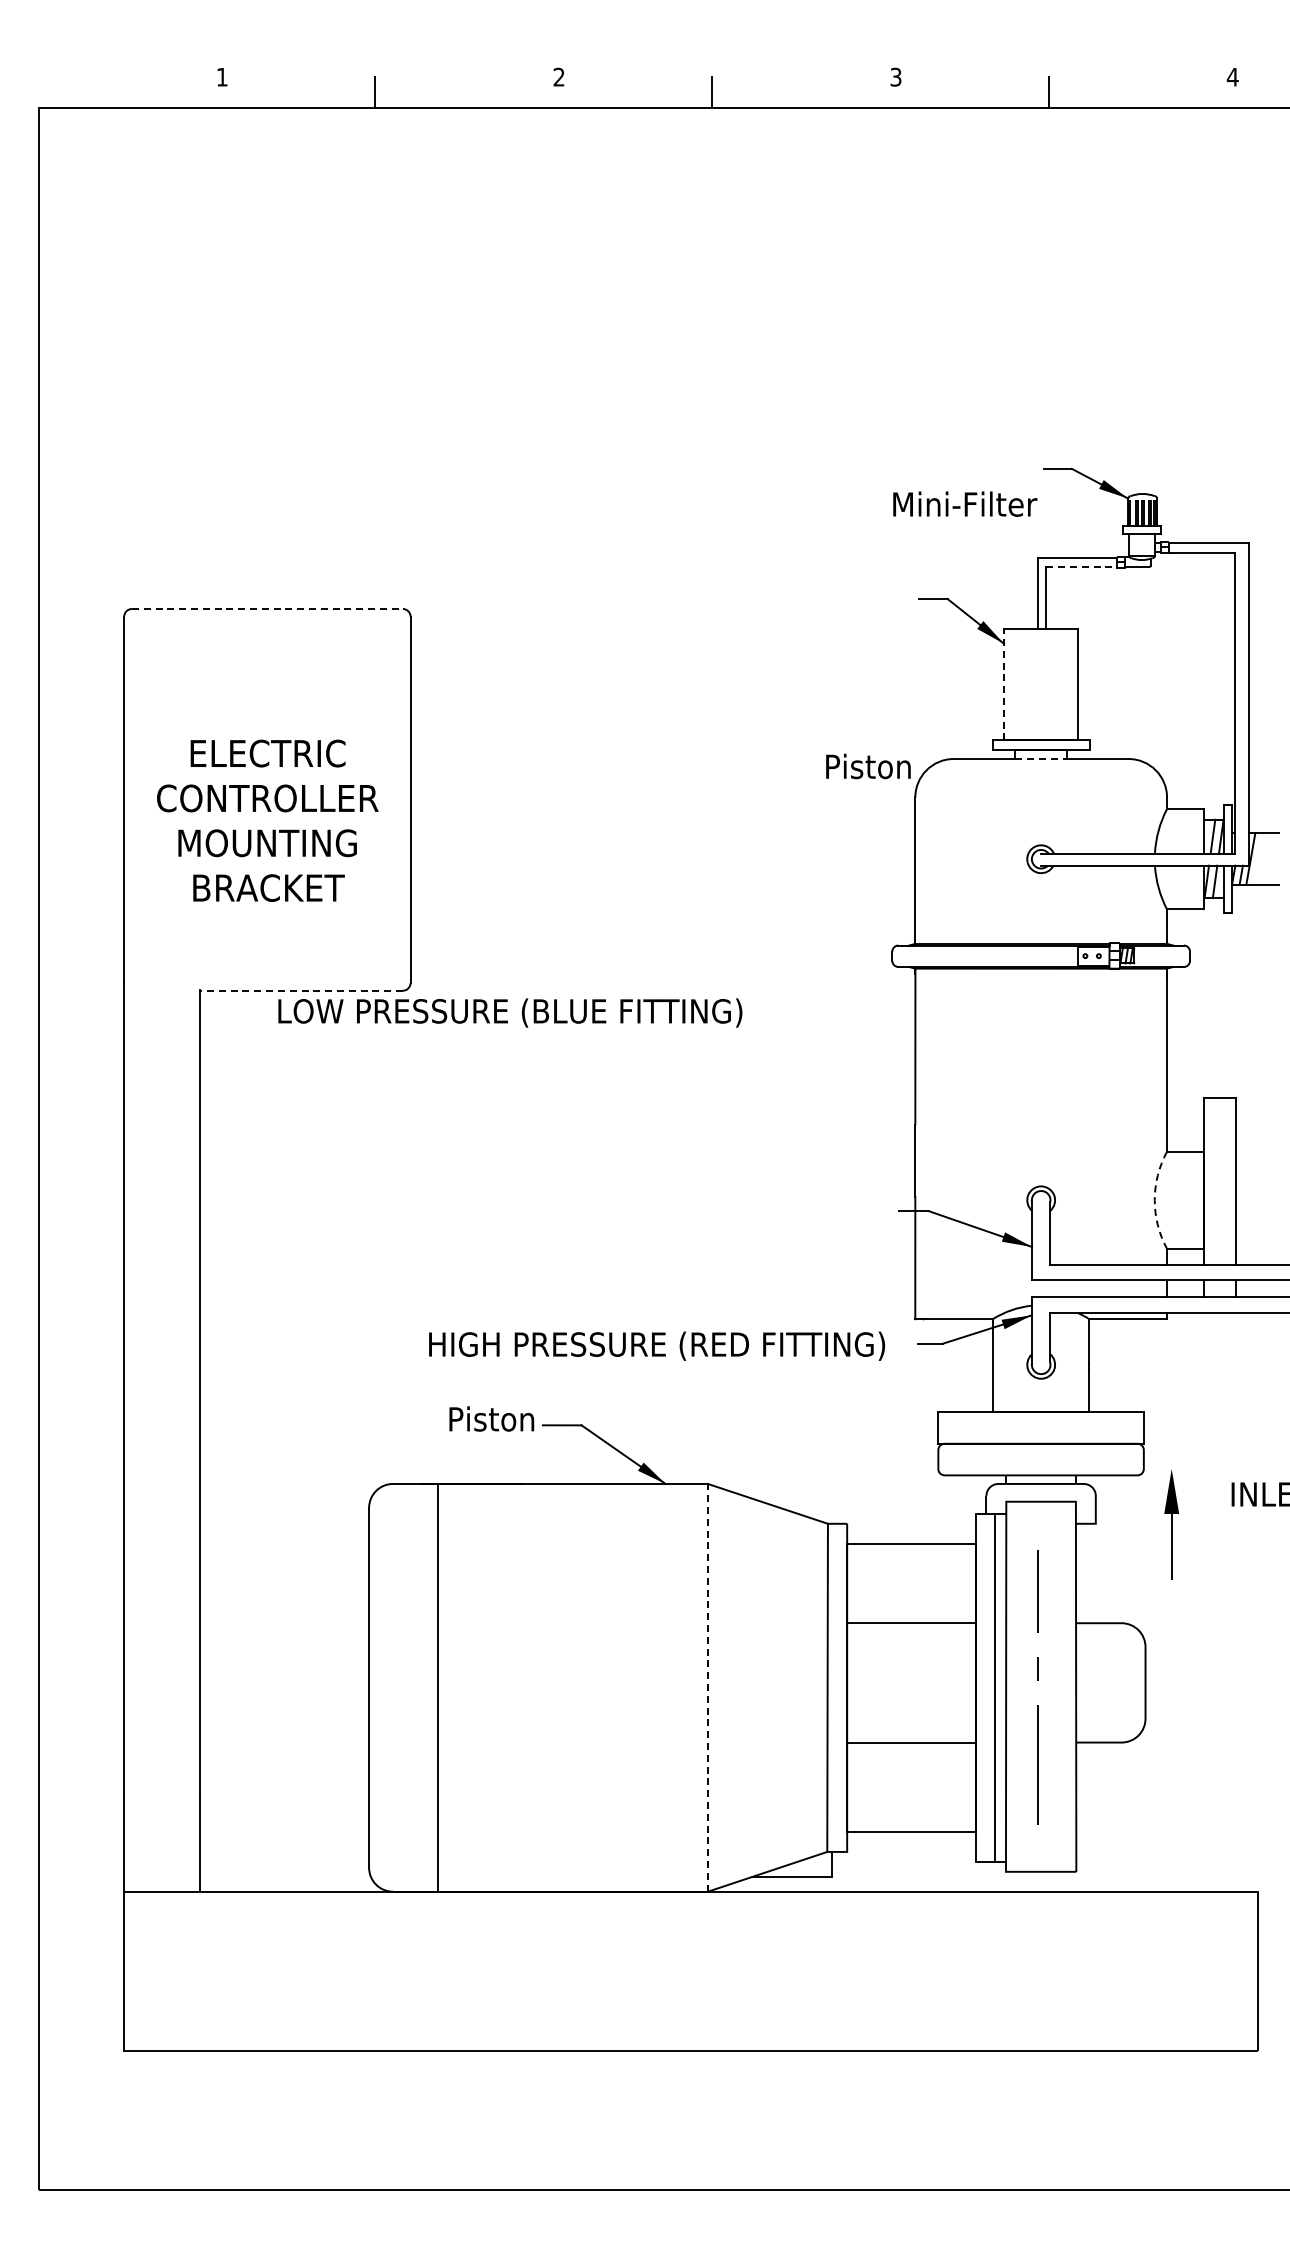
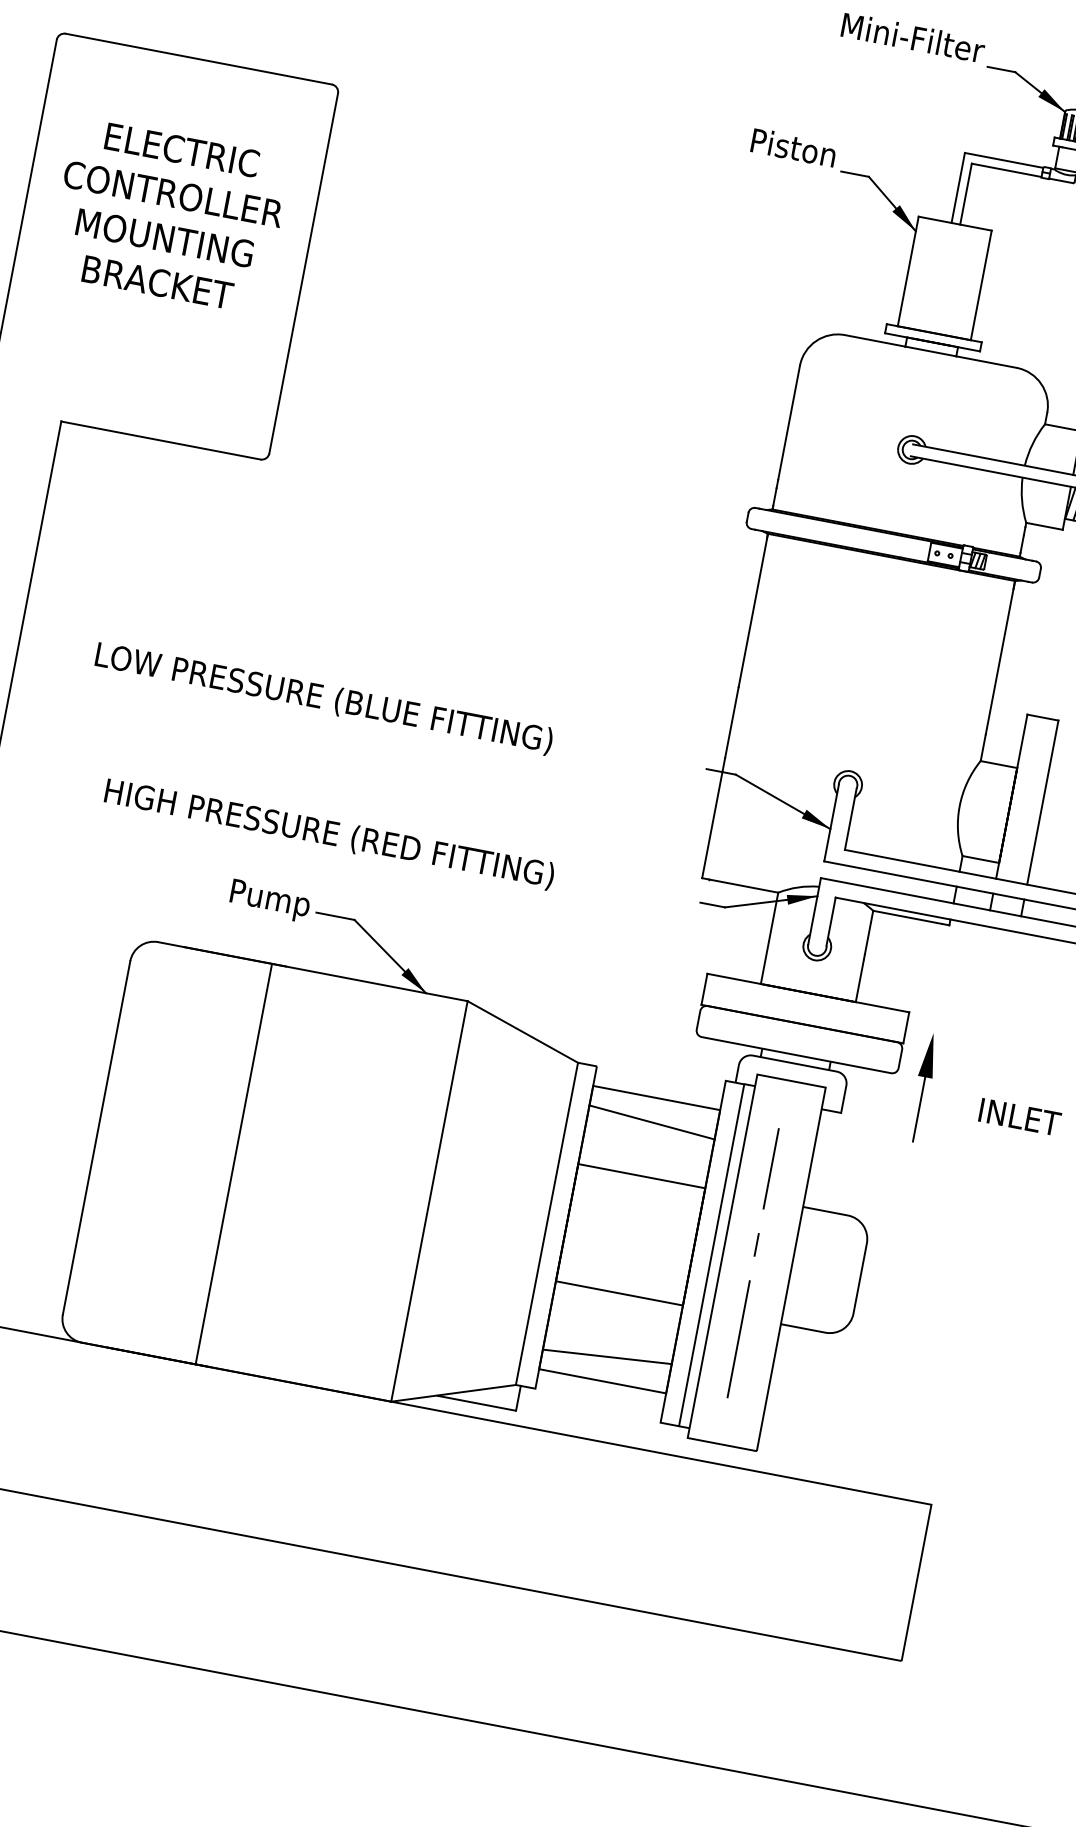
text: (965, 503) -> (913, 37), moved
line: (1082, 566) -> (1007, 170), dashed -> solid
line: (267, 608) -> (199, 58), dashed -> solid
line: (1004, 684) -> (908, 271), dashed -> solid
line: (1041, 759) -> (931, 352), dashed -> solid
text: (868, 766) -> (793, 147), moved
text: (267, 820) -> (169, 215), moved
line: (301, 990) -> (160, 440), dashed -> solid
text: (510, 1012) -> (324, 698), moved
arc: (1154, 1200) -> (959, 806), dashed -> solid
text: (657, 1345) -> (330, 833), moved
text: (491, 1422) -> (266, 900), Piston -> Pump
part: (1171, 1524) -> (923, 1087), moved
line: (911, 1568) -> (651, 1122), added
line: (437, 1687) -> (233, 1163), moved
line: (707, 1687) -> (429, 1201), dashed -> solid
line: (911, 1807) -> (606, 1357), added

